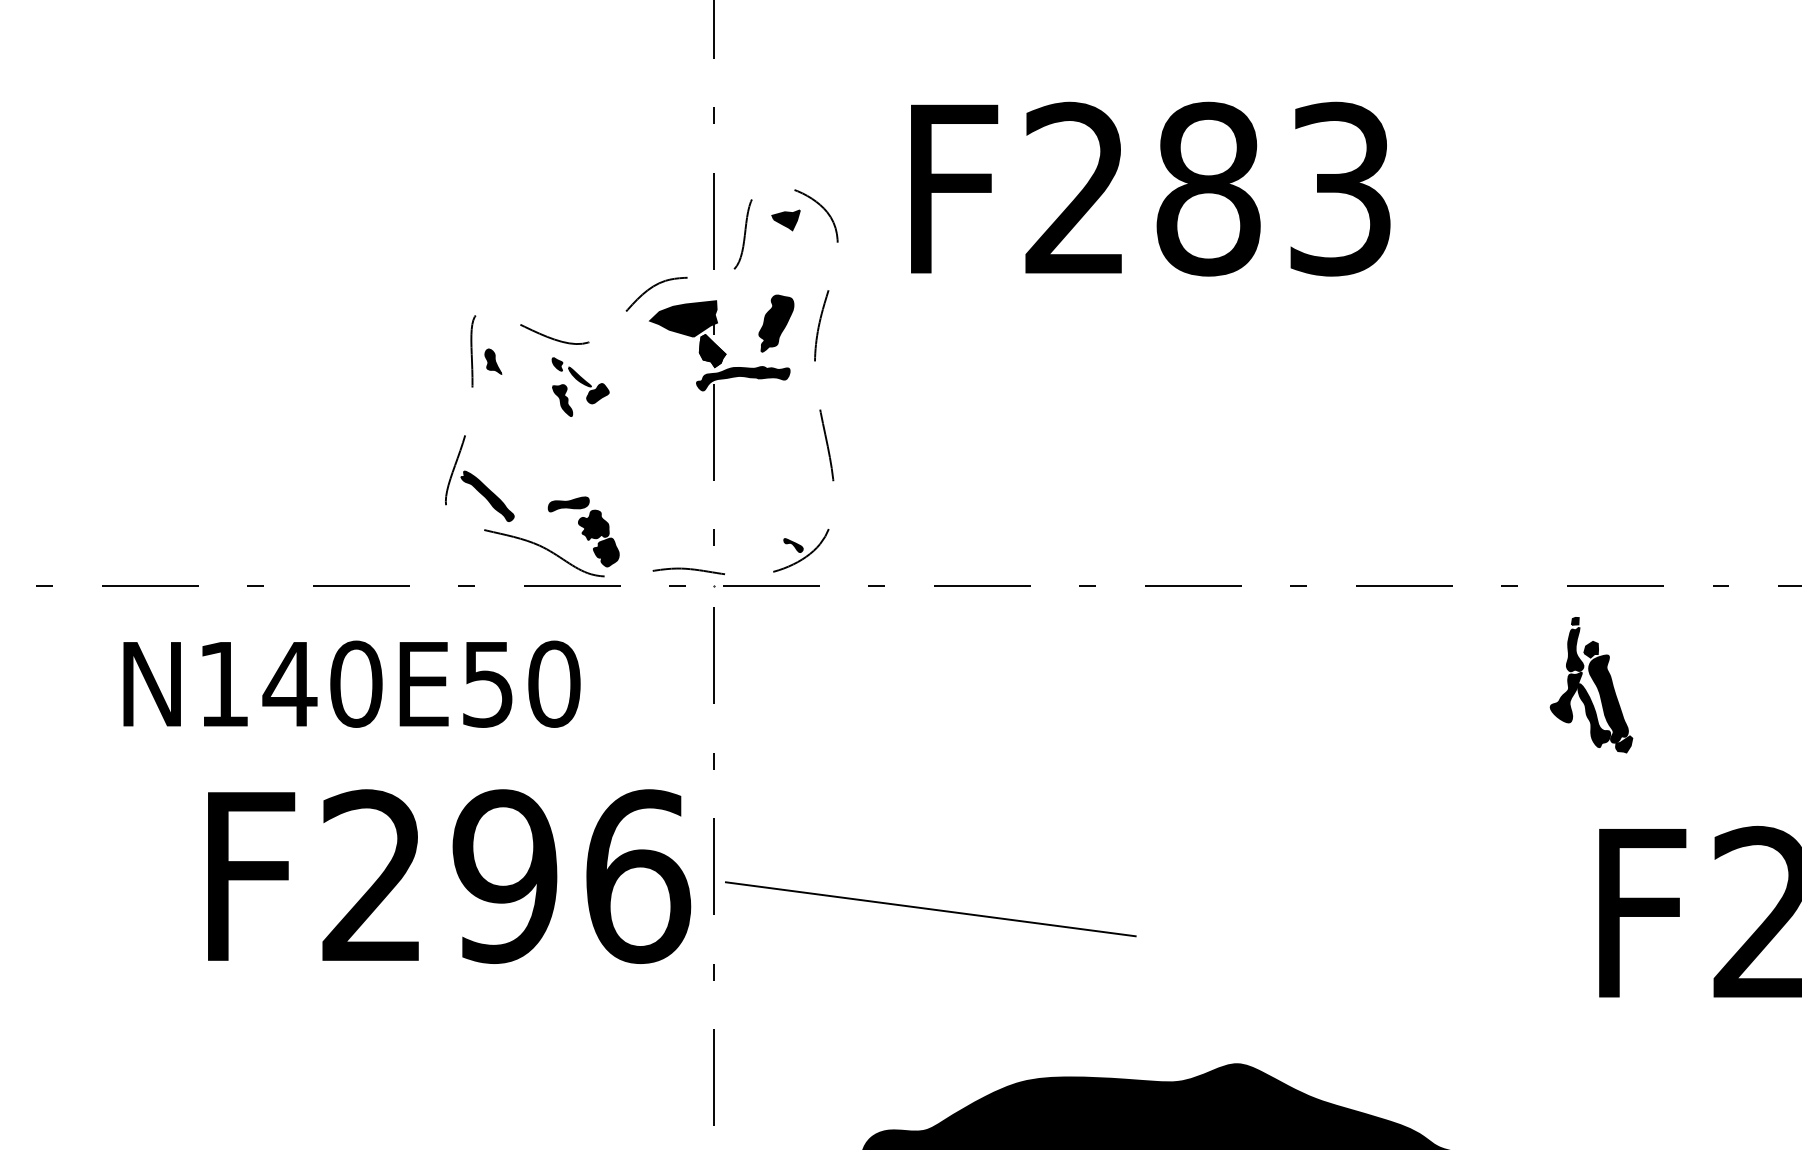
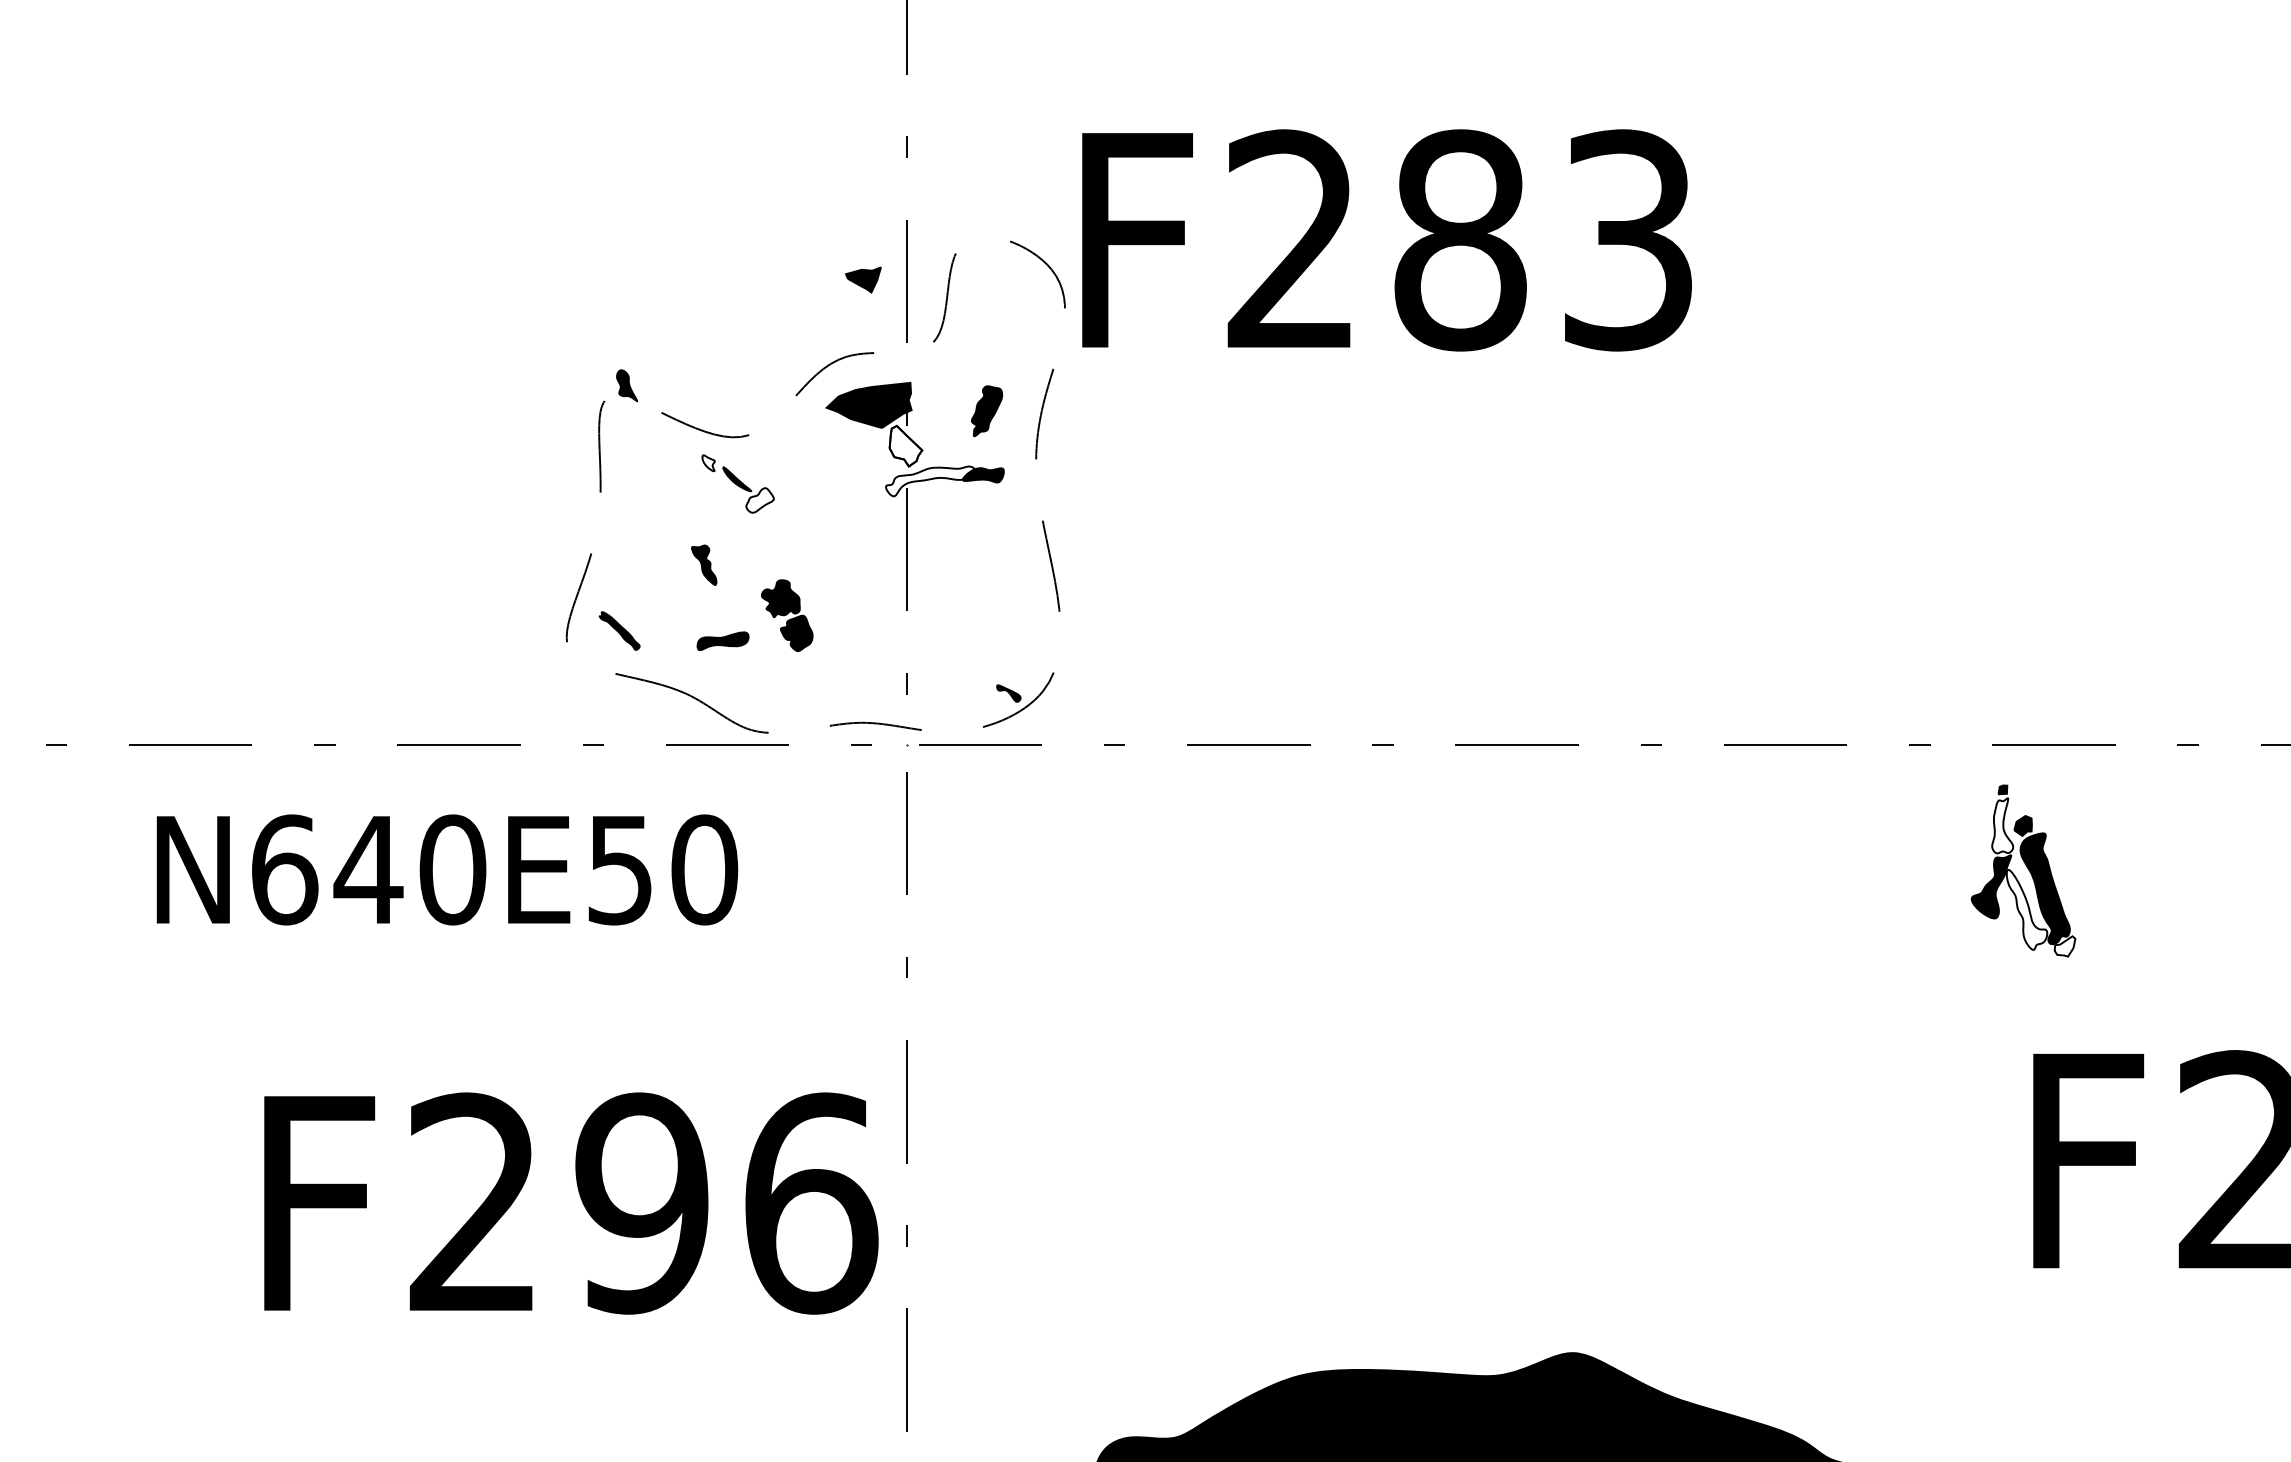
text: (1150, 189) -> (1386, 240), moved
part: (786, 219) -> (863, 279), moved
part: (775, 322) -> (986, 410), size x0.7
fill: (712, 350) -> (905, 445), removed
part: (492, 361) -> (626, 385), moved
fill: (557, 364) -> (708, 463), removed
fill: (731, 378) -> (930, 481), removed
fill: (597, 393) -> (759, 500), removed
part: (562, 400) -> (704, 564), moved
part: (487, 495) -> (619, 630), size x0.6
part: (599, 538) -> (787, 615), moved
fill: (1574, 649) -> (2002, 825), removed
text: (224, 683) -> (285, 869), N140E50 -> N640E50
fill: (1593, 715) -> (2026, 909), removed
fill: (1623, 744) -> (2064, 946), removed
text: (449, 876) -> (571, 1203), moved
line: (930, 908) -> (1182, 1155), removed

